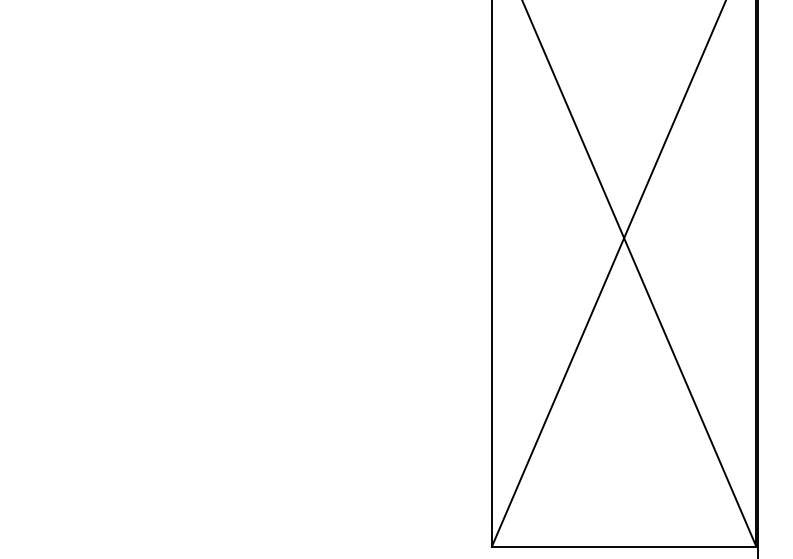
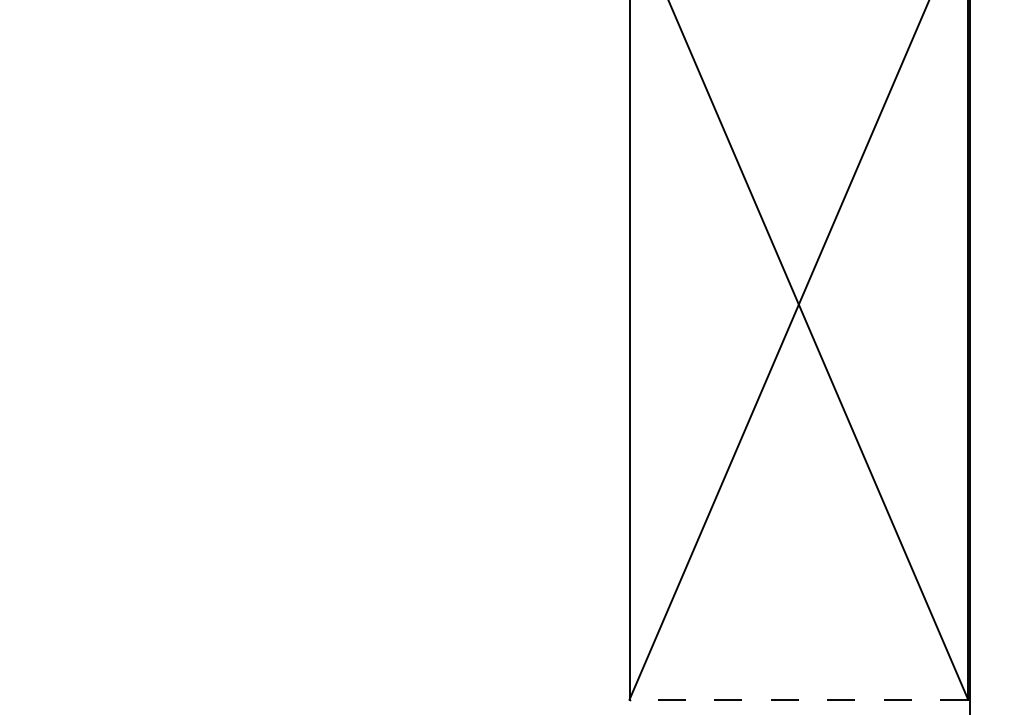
line: (623, 546) -> (798, 699), solid -> dashed

